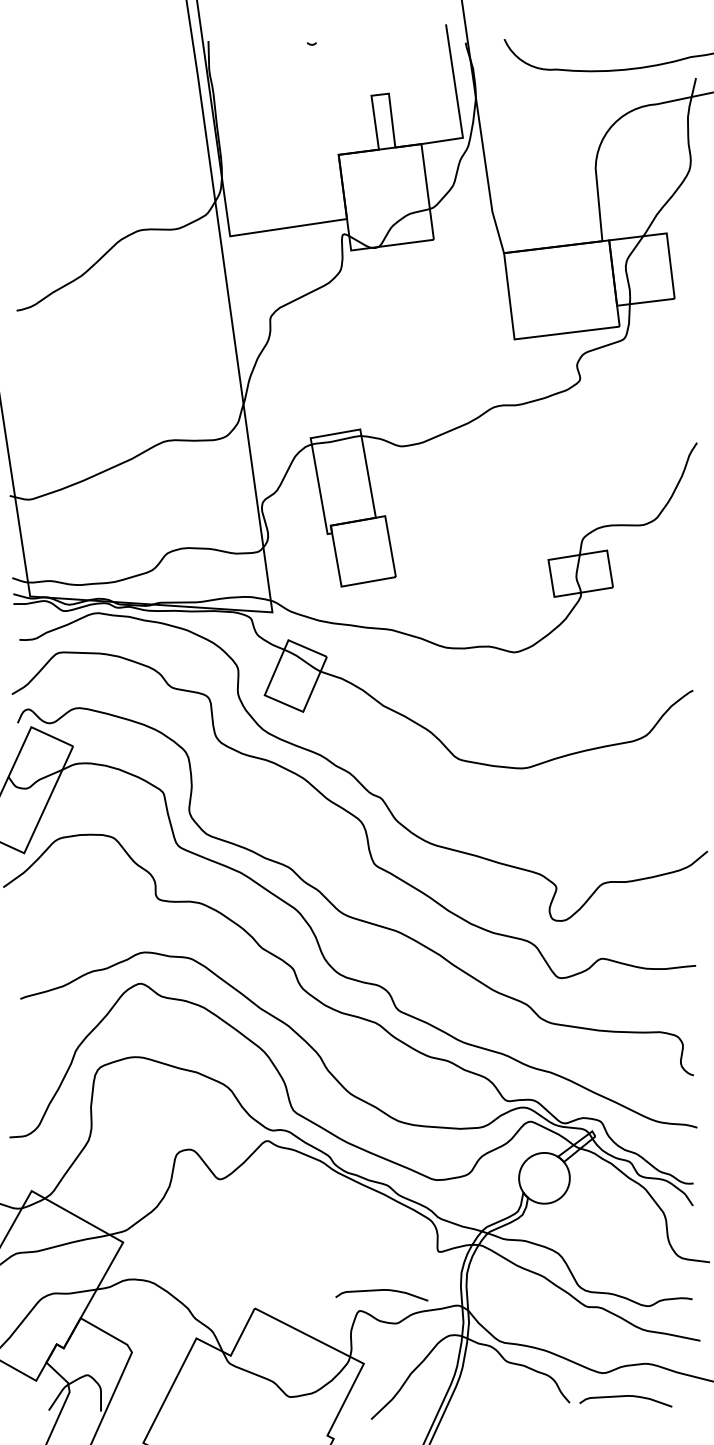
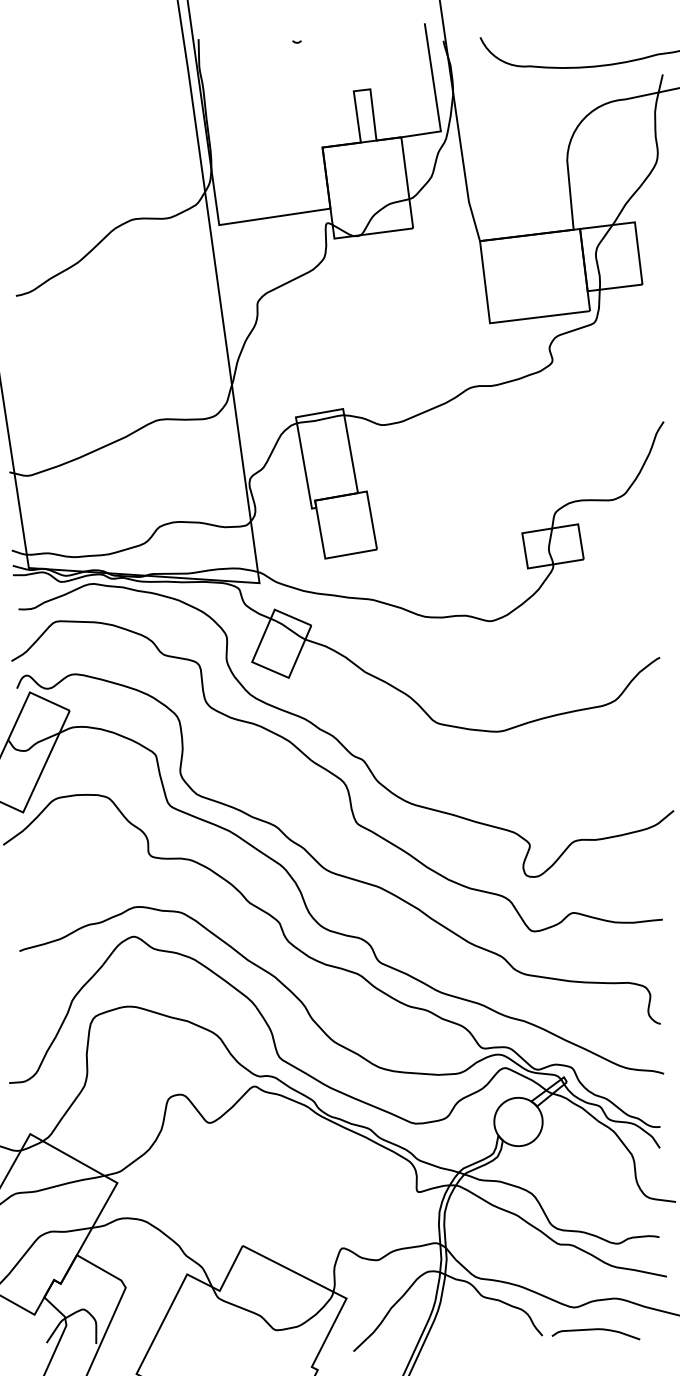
curve: (381, 1290) -> (363, 1228), removed

